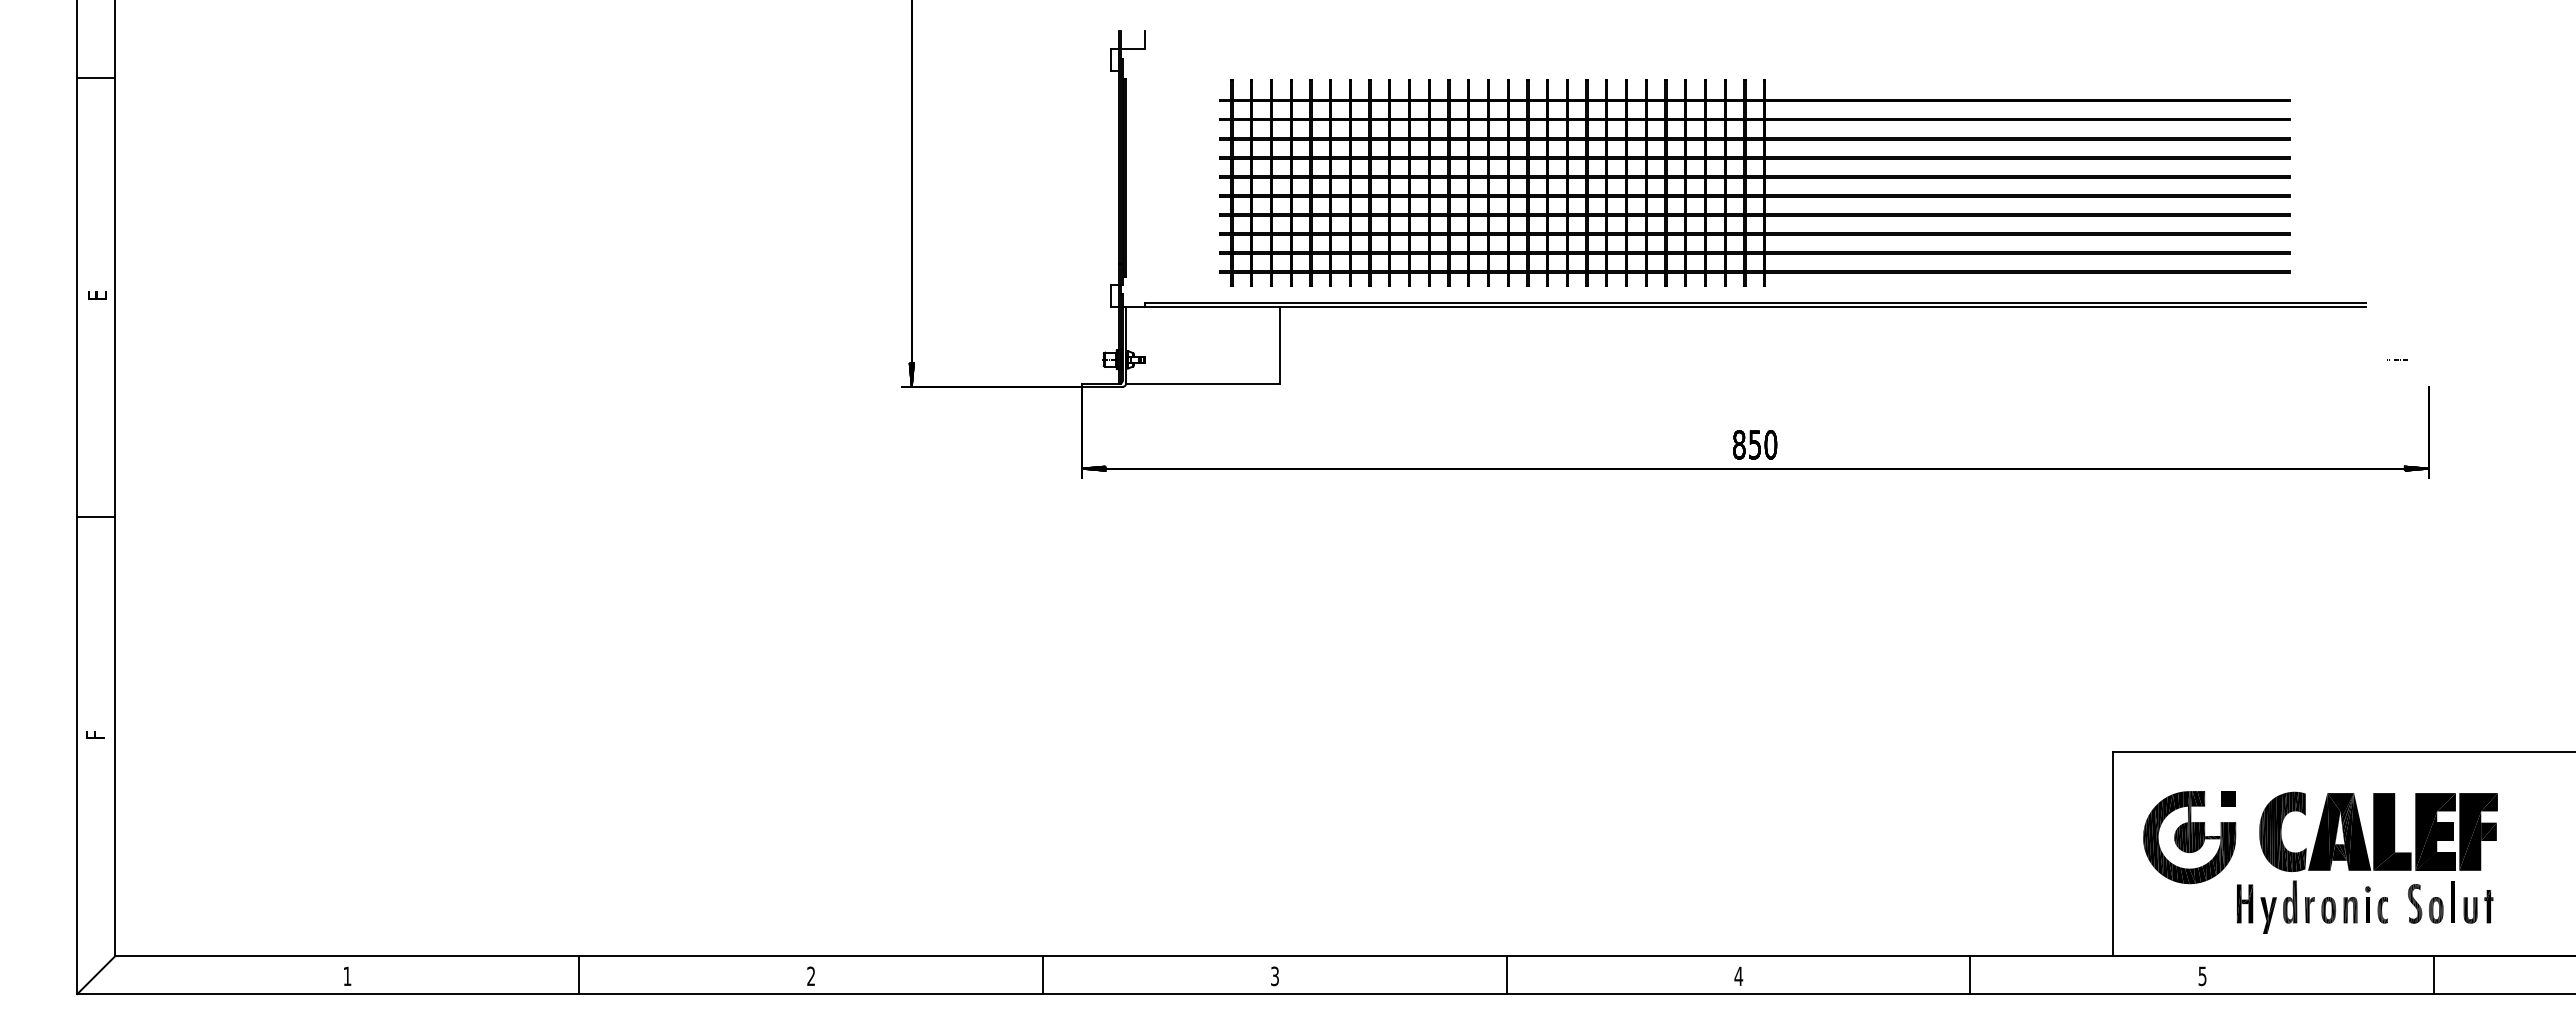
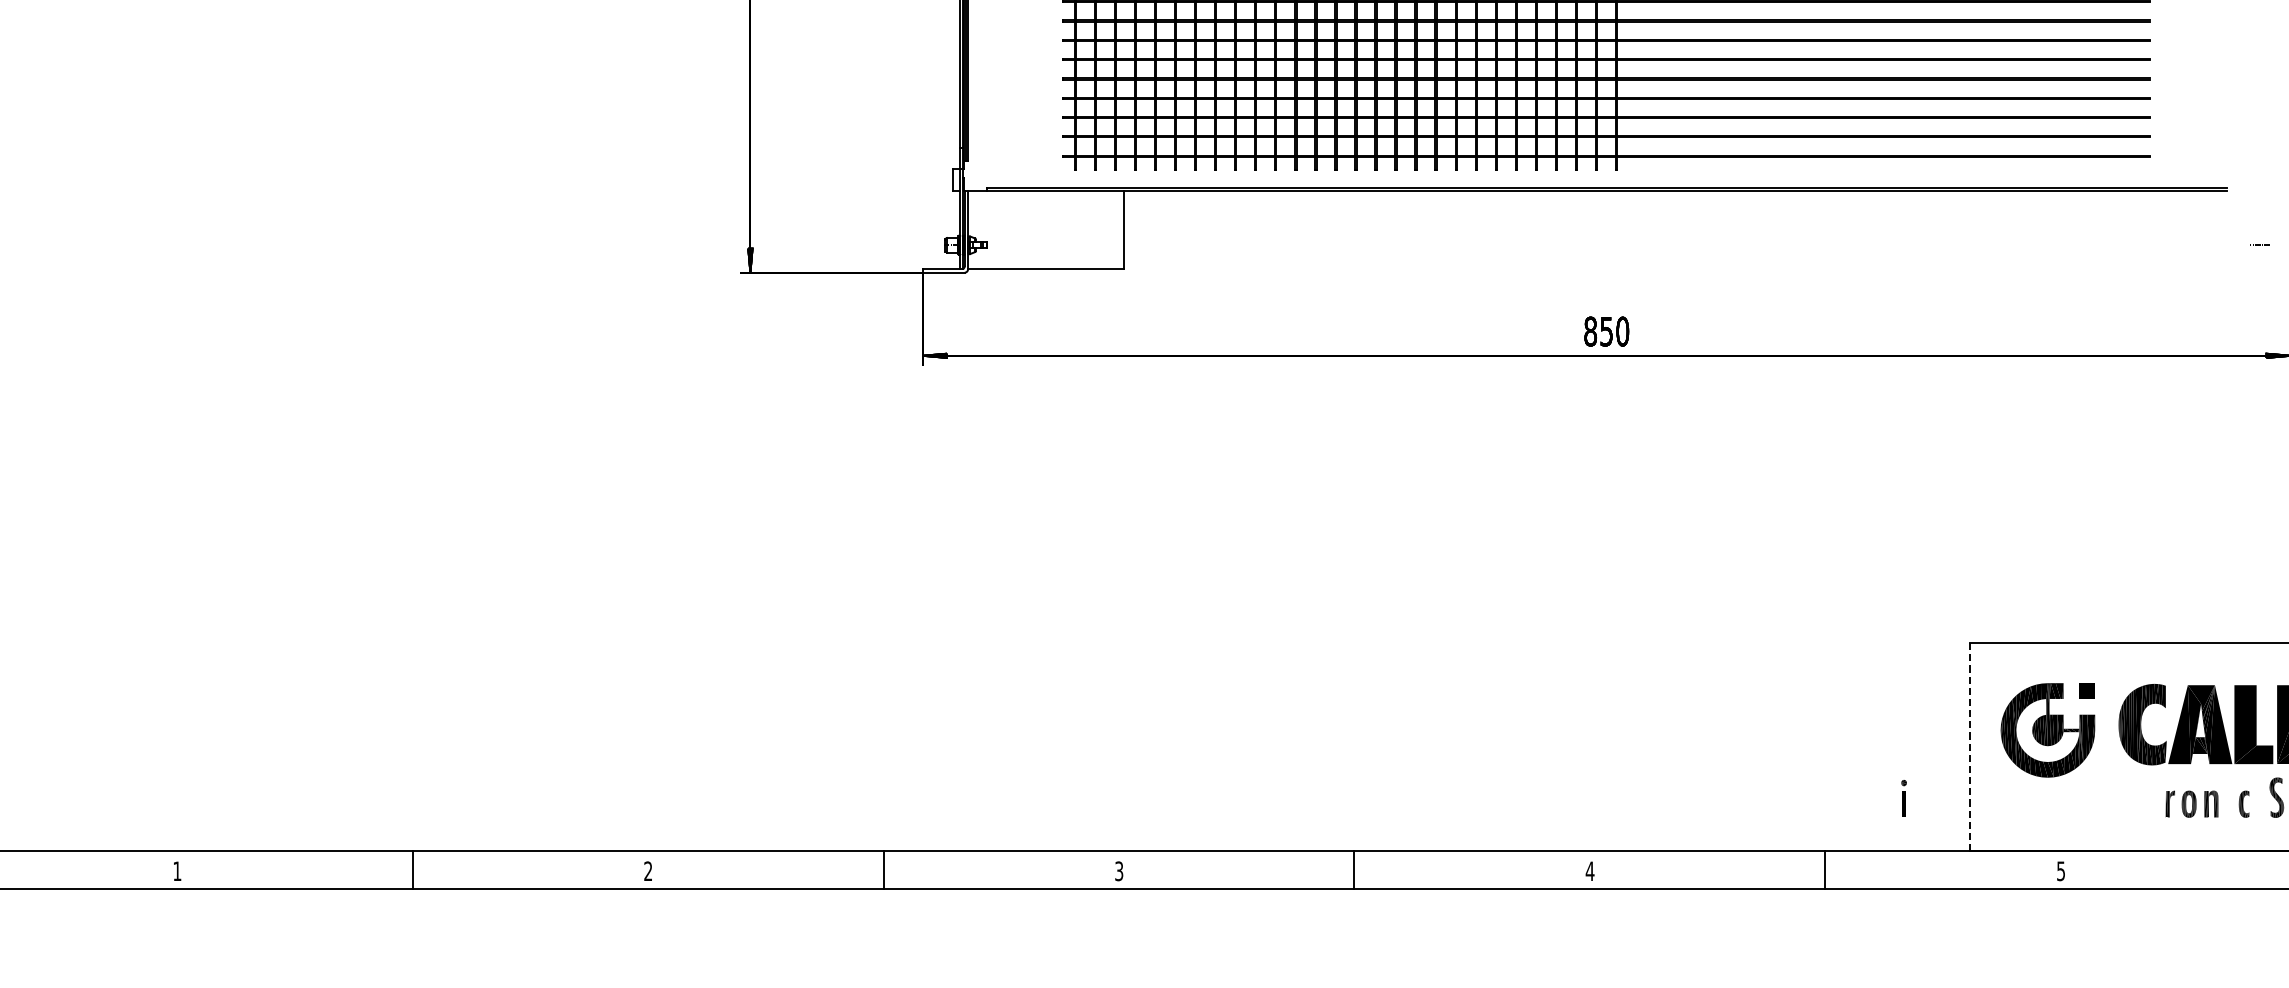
line: (2113, 854) -> (1970, 747), solid -> dashed
part: (2367, 904) -> (1903, 798), moved
part: (2267, 906) -> (2127, 800), removed

